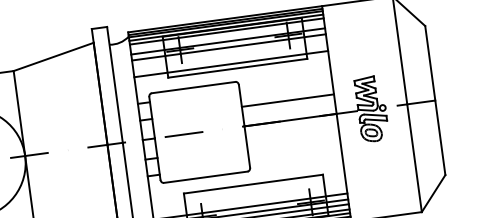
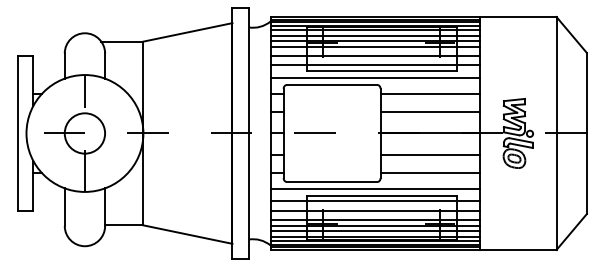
line: (227, 36) -> (375, 35), added
line: (230, 54) -> (375, 55), added
line: (232, 76) -> (375, 78), added
line: (284, 84) -> (429, 94), added
line: (293, 139) -> (430, 154), added
line: (294, 156) -> (429, 172), added
line: (246, 177) -> (375, 188), added
line: (248, 189) -> (375, 201), added
line: (249, 199) -> (375, 211), added

